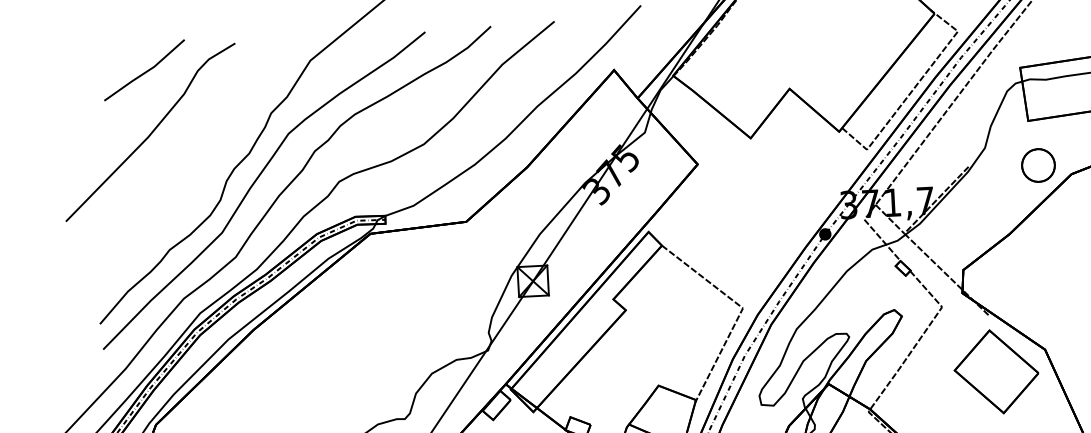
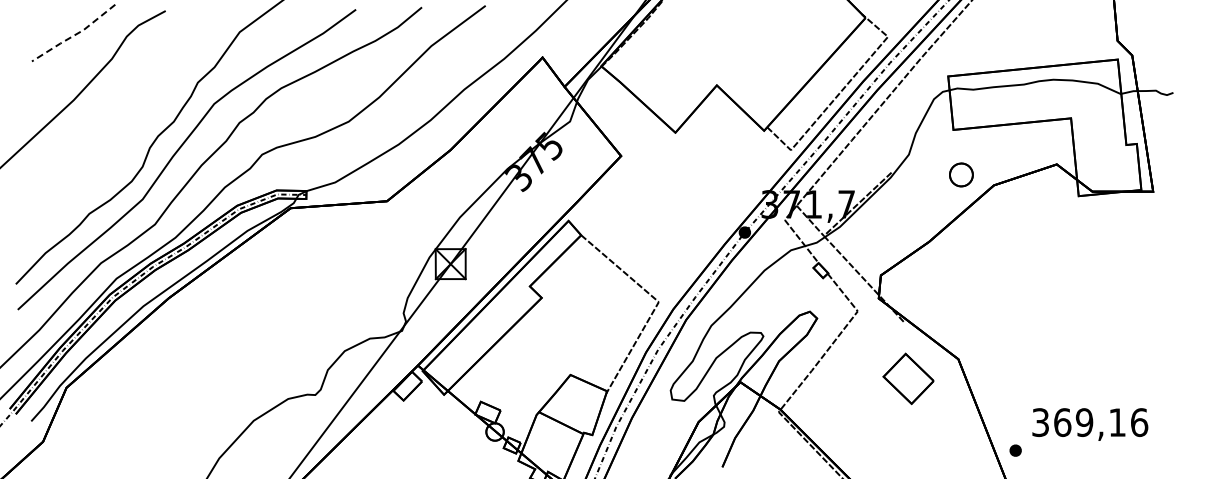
line: (146, 72) -> (75, 35), solid -> dashed
part: (1038, 165) -> (961, 174), size x0.7
part: (996, 371) -> (908, 378), size x0.6

